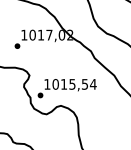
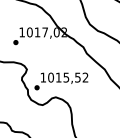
text: (92, 84) -> (84, 77), 1015,54 -> 1015,52

